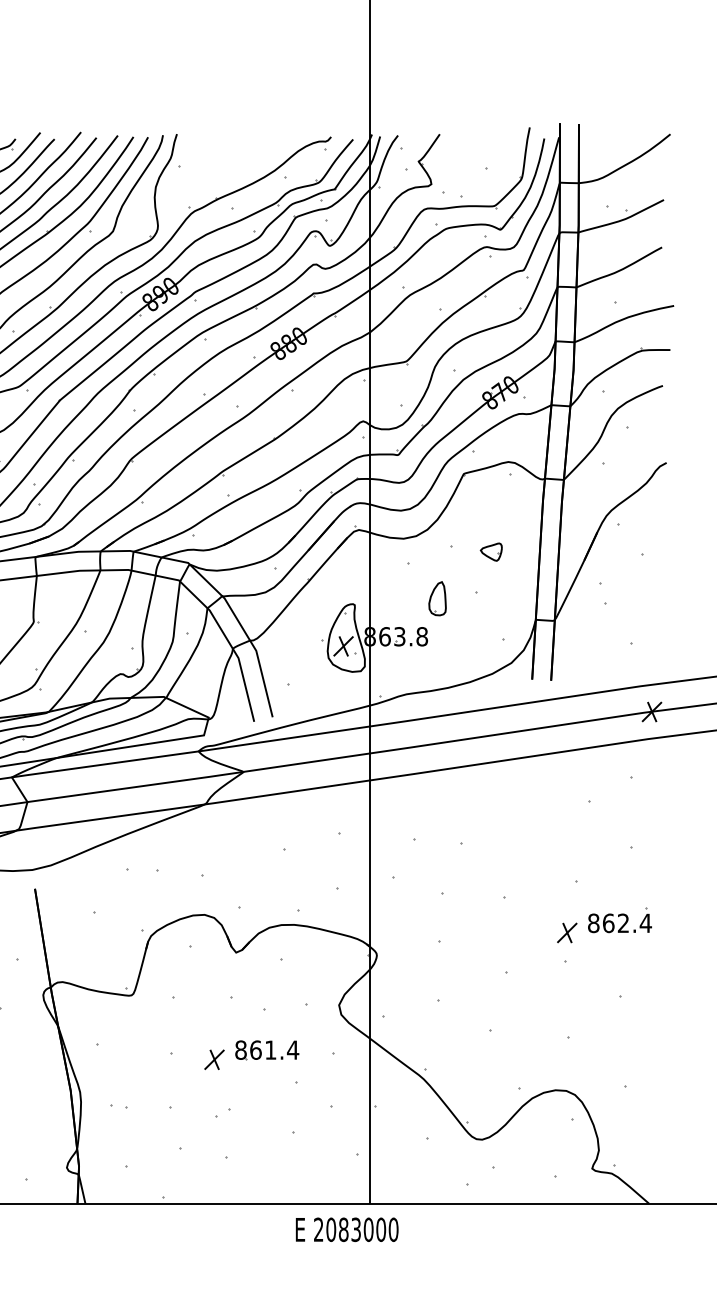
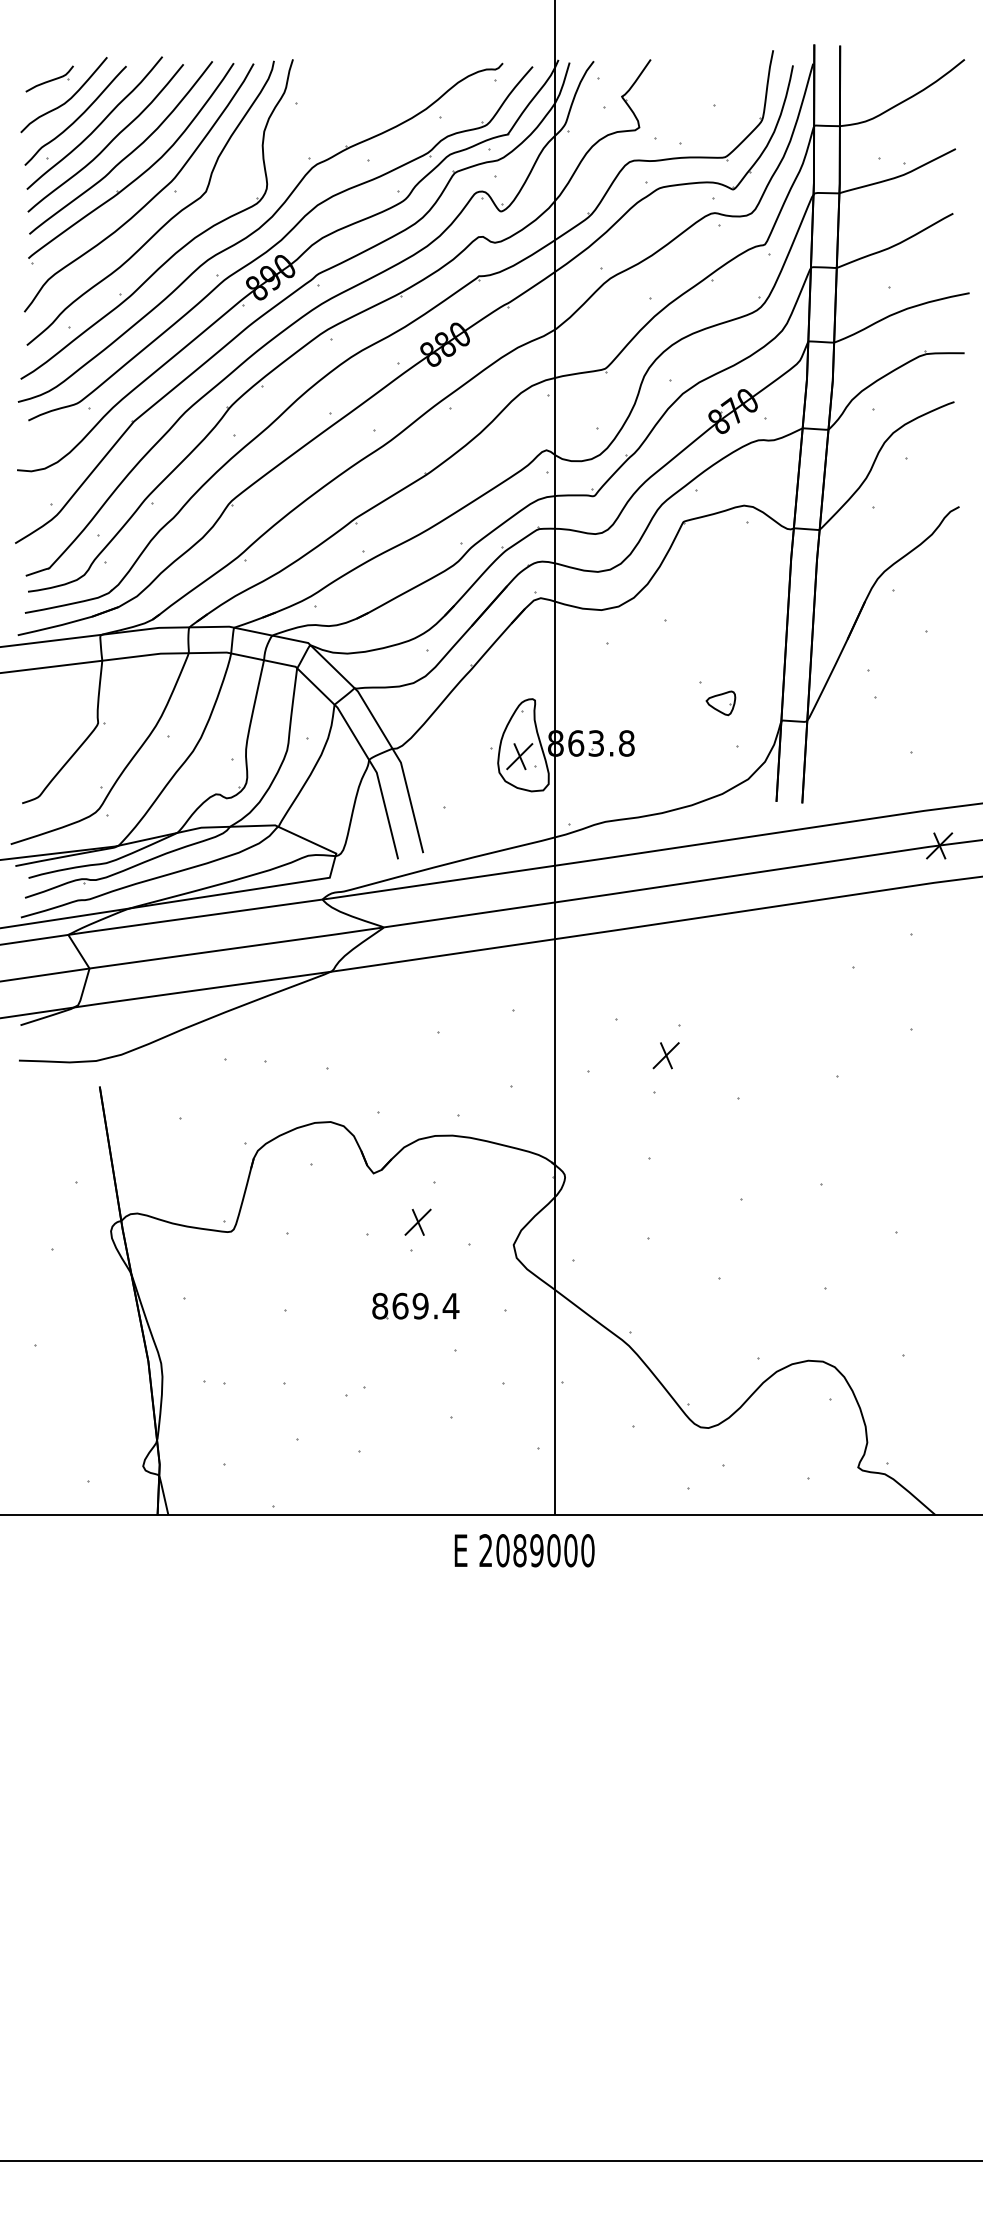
part: (491, 552) -> (720, 703), moved
part: (437, 598) -> (647, 691), removed
part: (619, 920) -> (895, 1129), removed
part: (566, 932) -> (665, 1055), moved
text: (270, 1049) -> (420, 1305), 861.4 -> 869.4
part: (214, 1059) -> (417, 1221), moved
text: (355, 1229) -> (536, 1550), 2083000 -> 2089000

